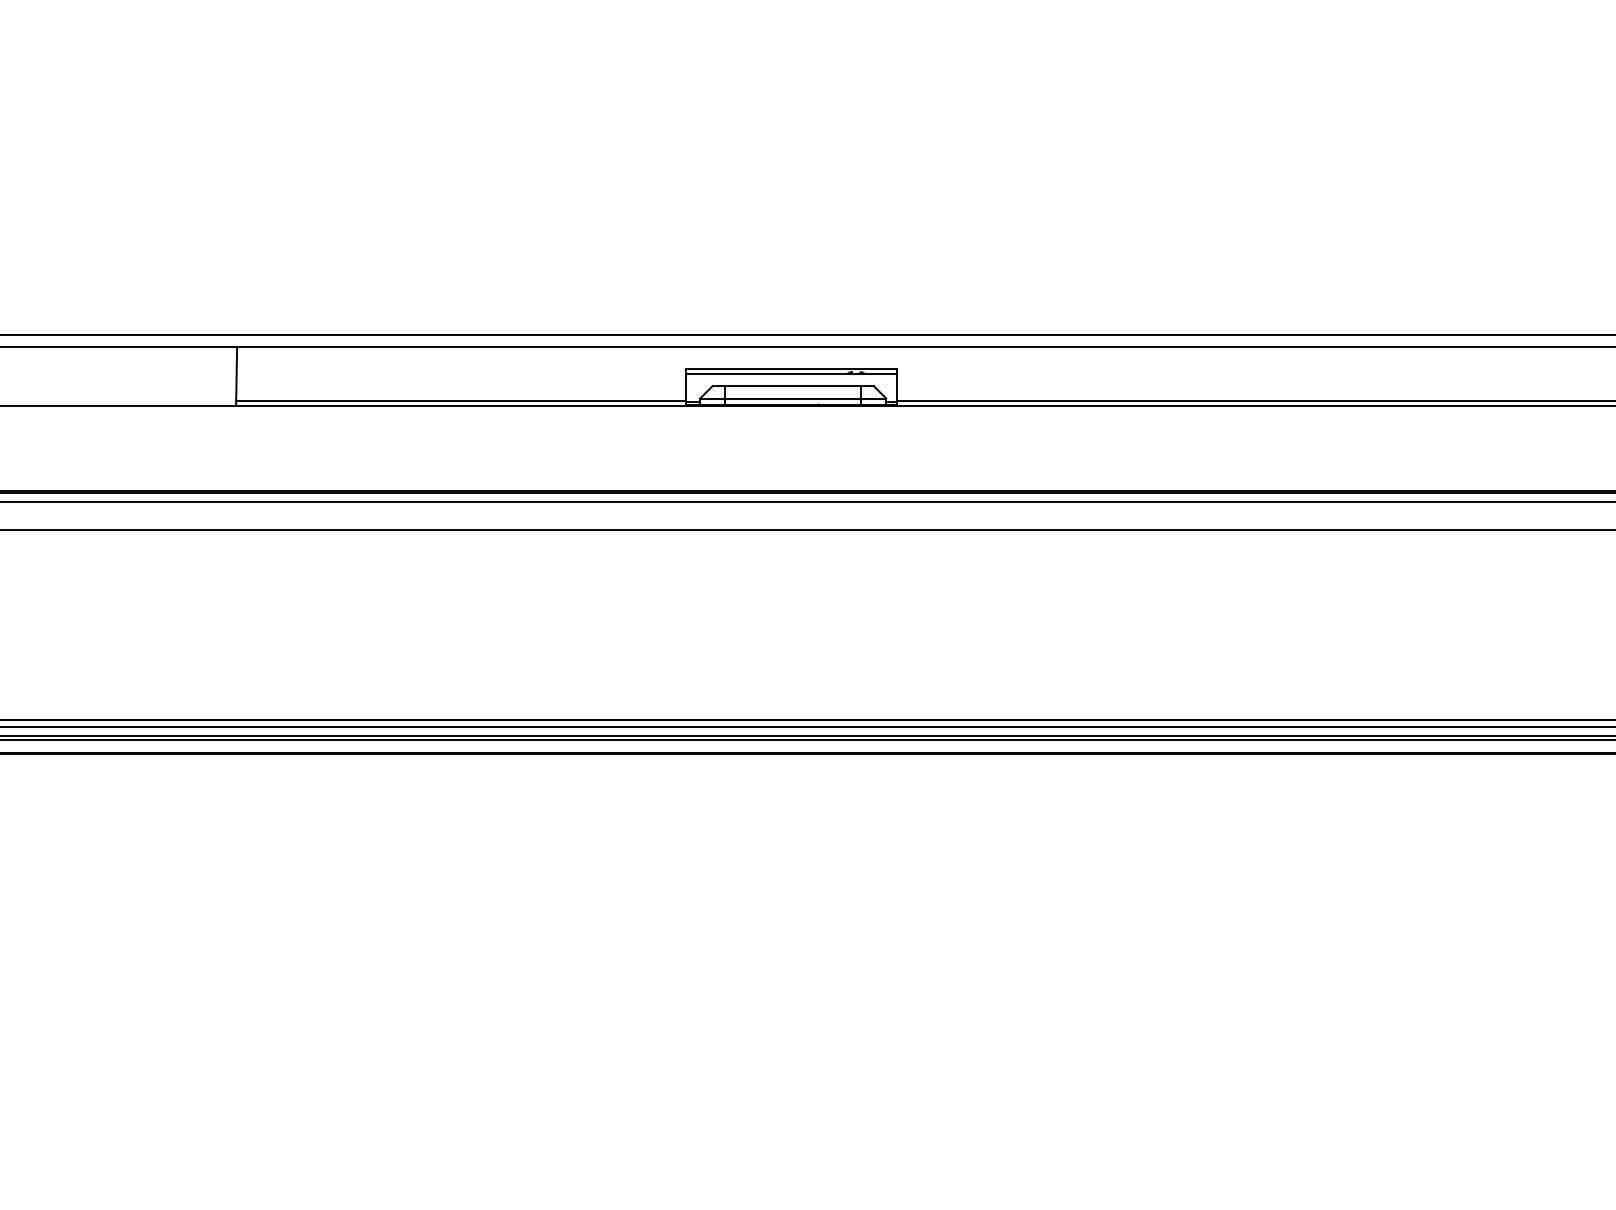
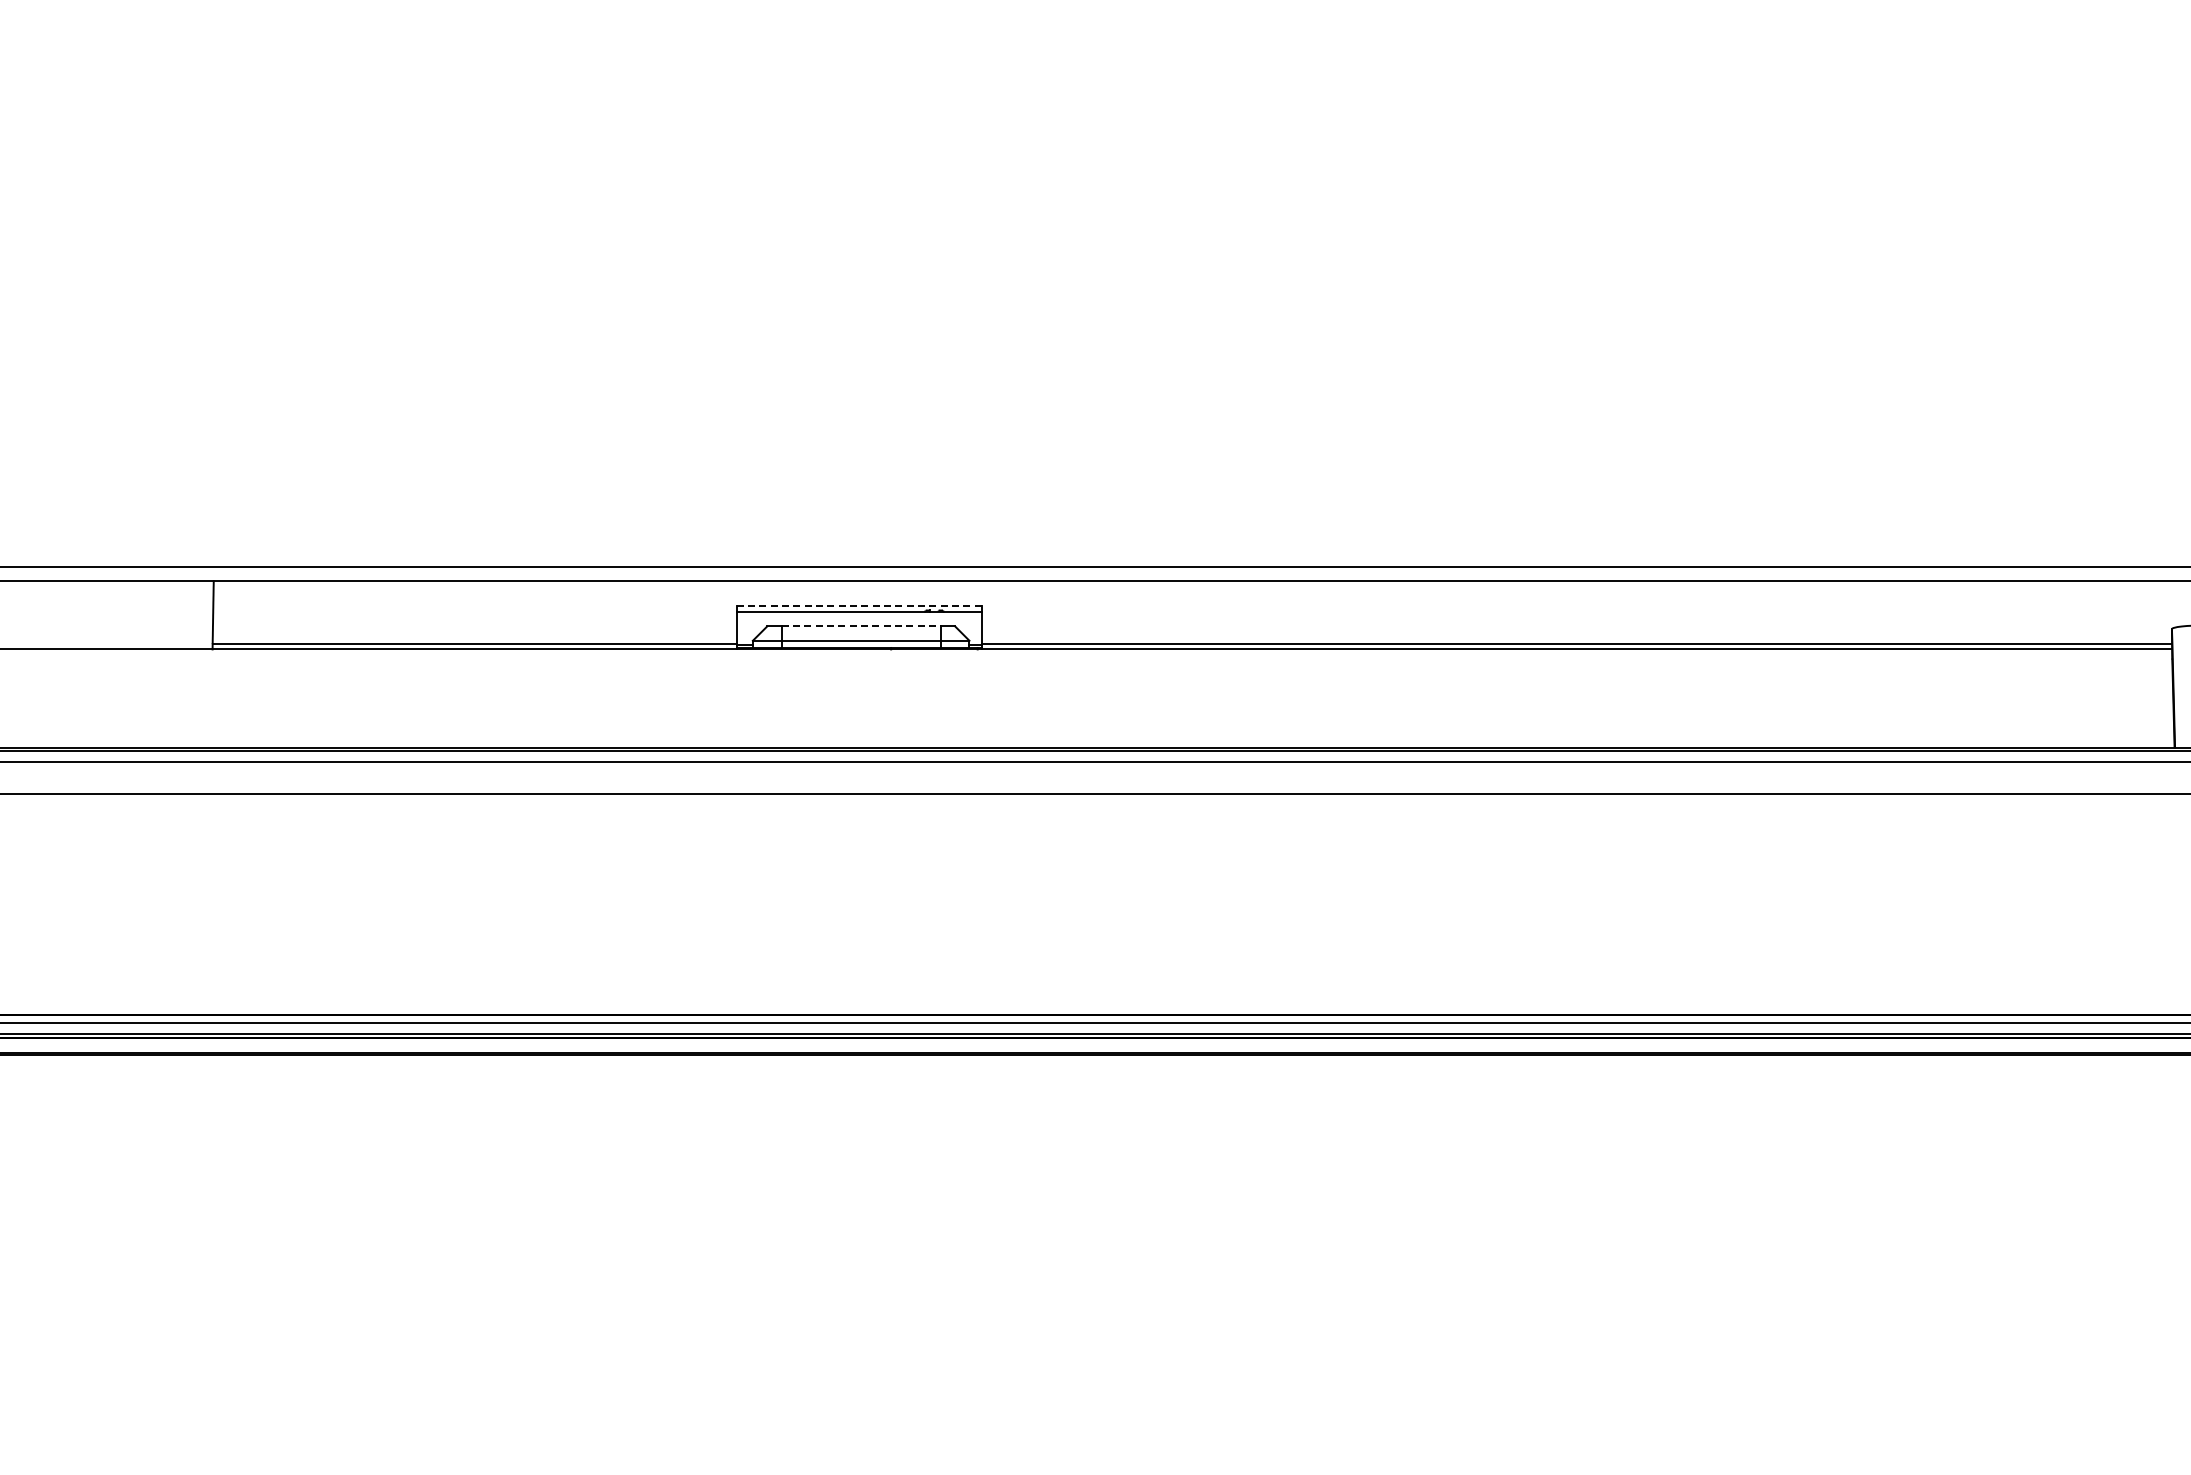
line: (791, 369) -> (859, 606), solid -> dashed
line: (793, 386) -> (861, 626), solid -> dashed

